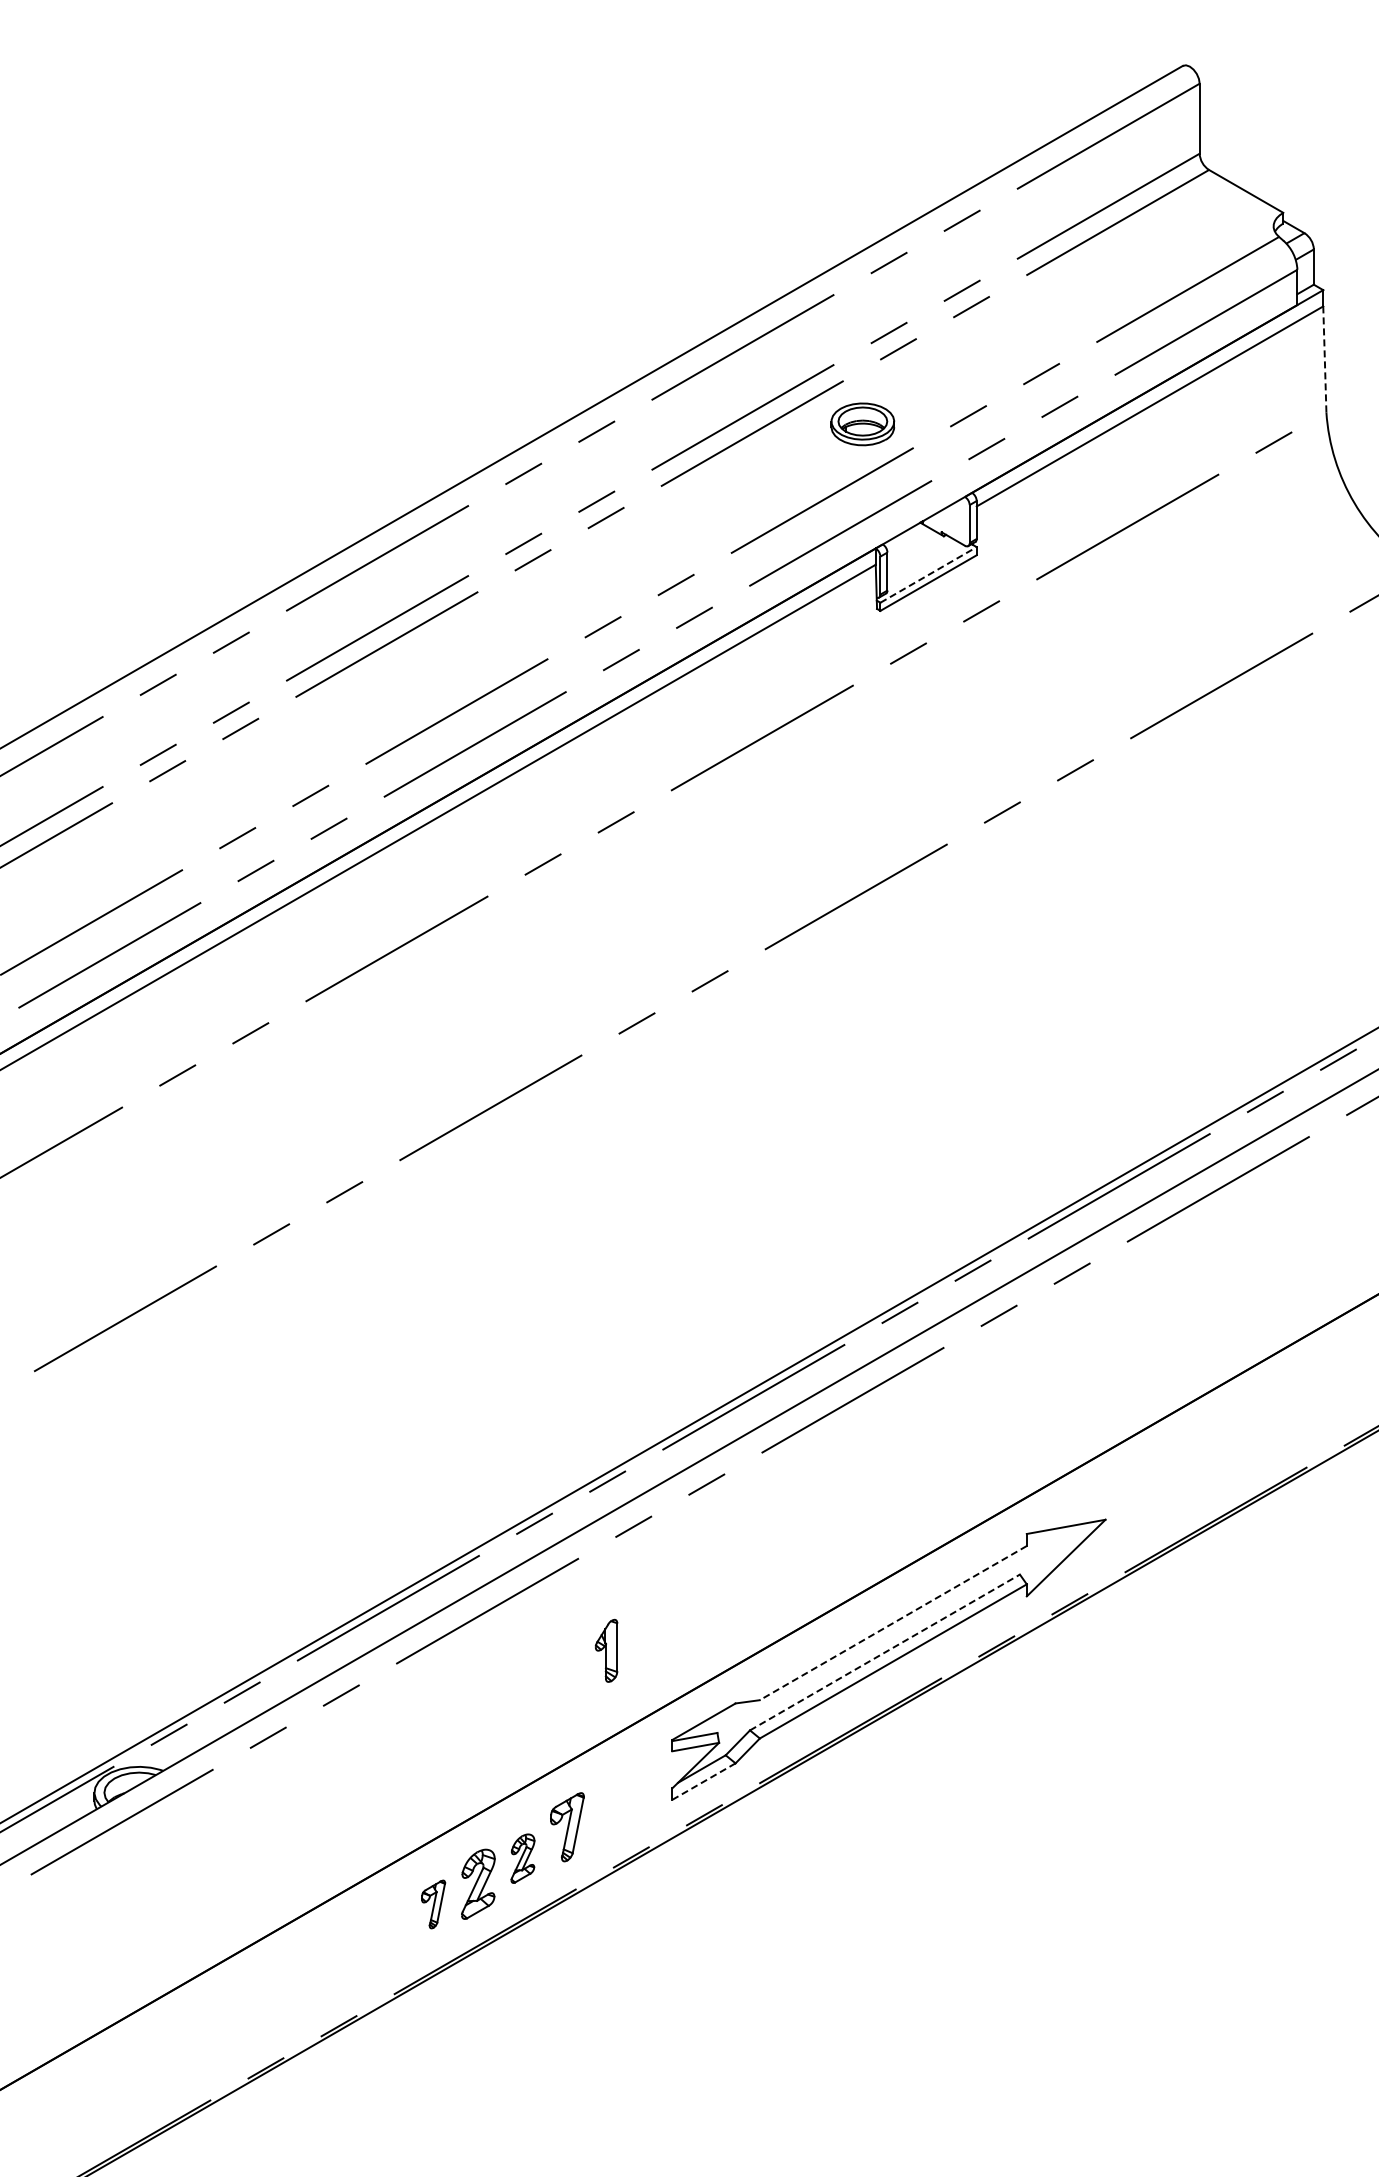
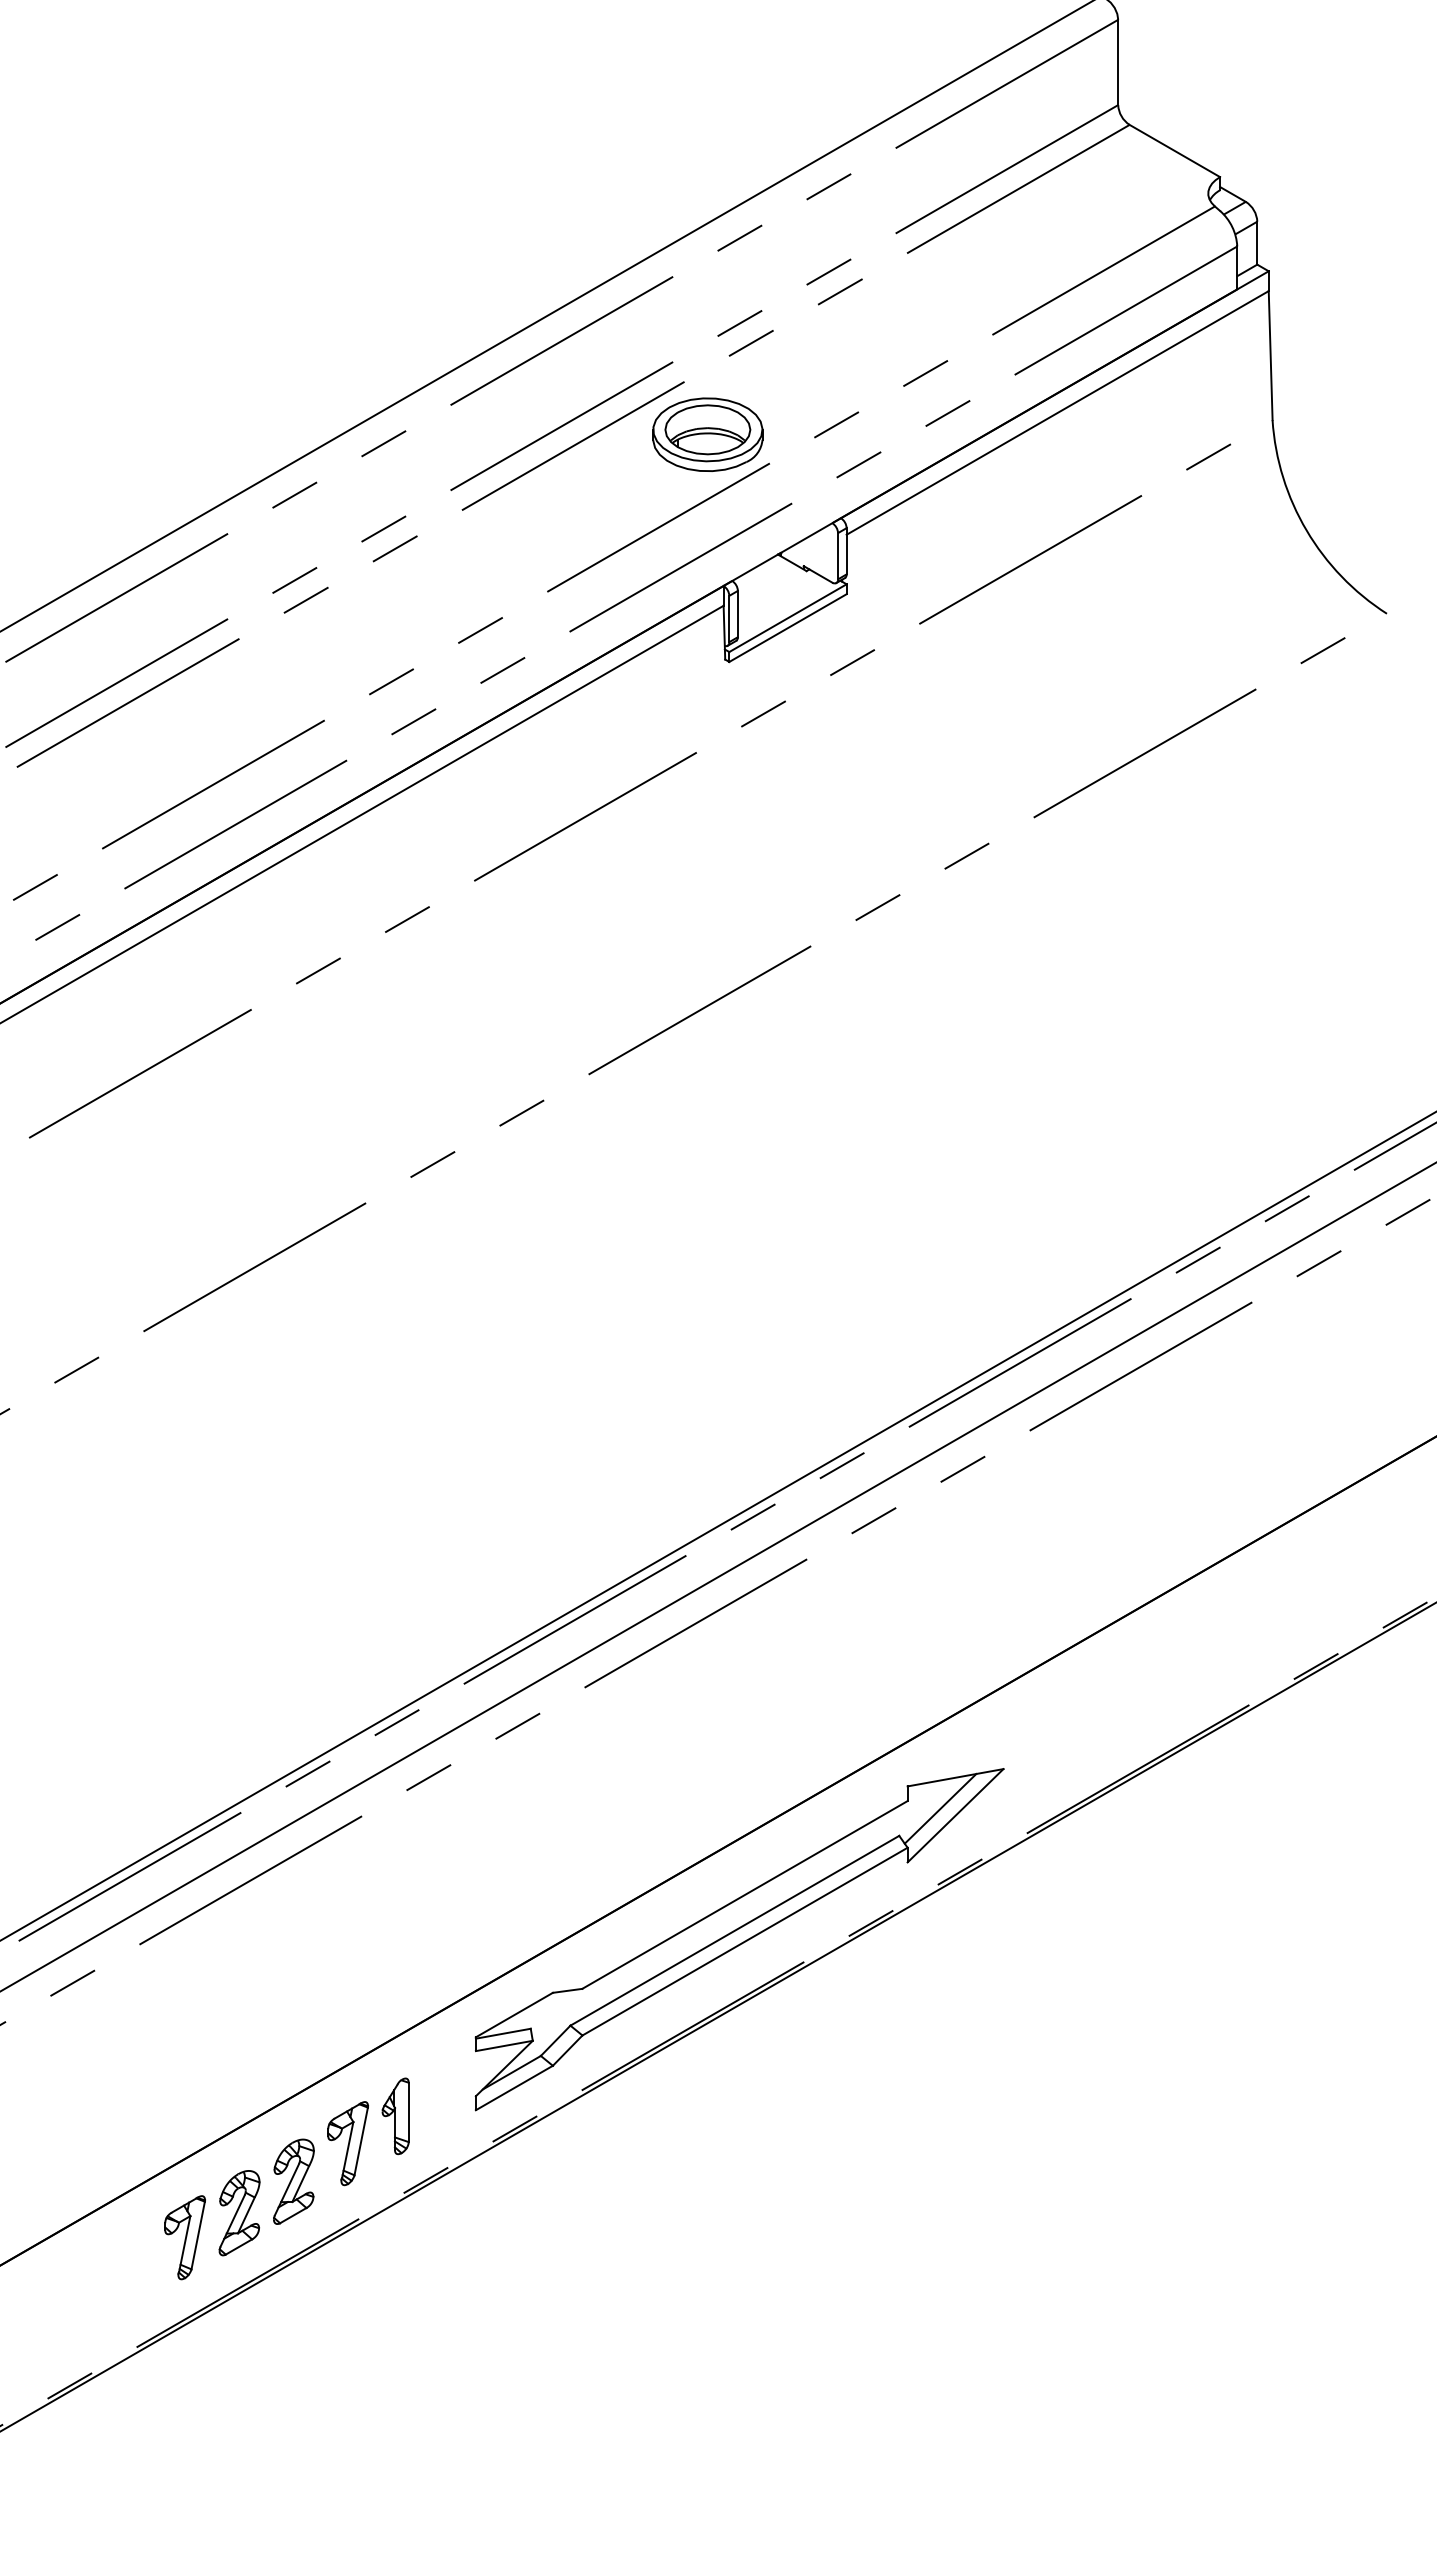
line: (1324, 359) -> (1270, 355), dashed -> solid
part: (862, 424) -> (707, 434), size x1.43
line: (928, 574) -> (787, 617), dashed -> solid
line: (1053, 1552) -> (940, 1808), added
line: (892, 1623) -> (744, 1895), dashed -> solid
part: (606, 1650) -> (395, 2115), moved
line: (884, 1652) -> (734, 1930), dashed -> solid
line: (704, 1781) -> (515, 2087), dashed -> solid
part: (522, 1858) -> (293, 2181), size x1.43
part: (433, 1904) -> (184, 2237), size x1.43

